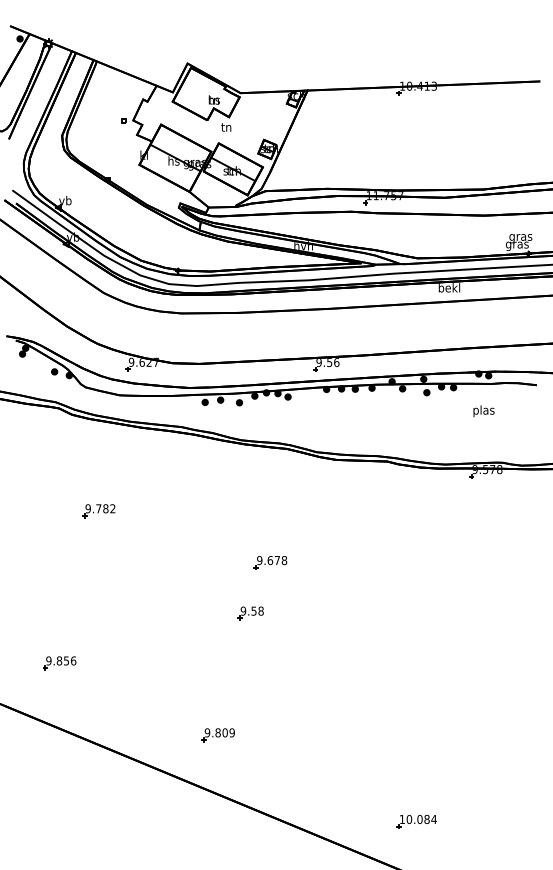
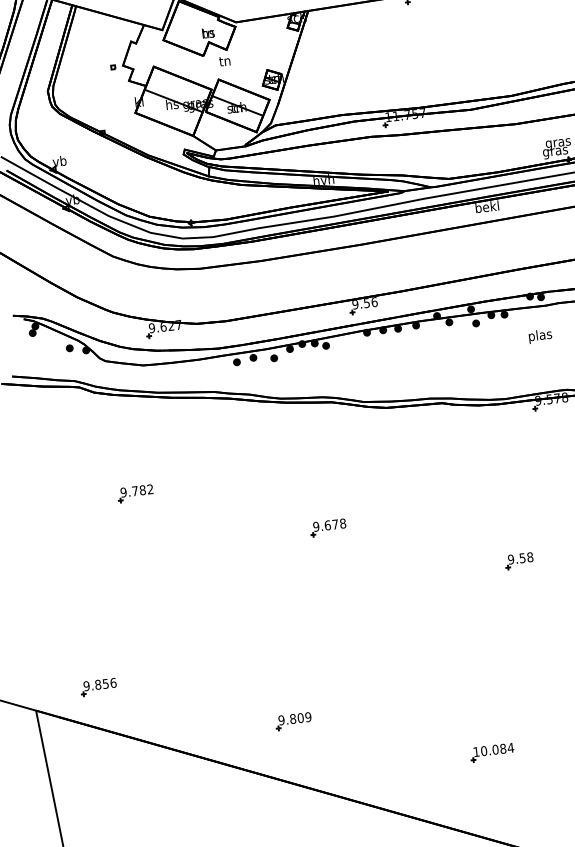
part: (250, 613) -> (519, 561), moved
part: (59, 663) -> (98, 687), moved
part: (416, 821) -> (492, 752), moved

